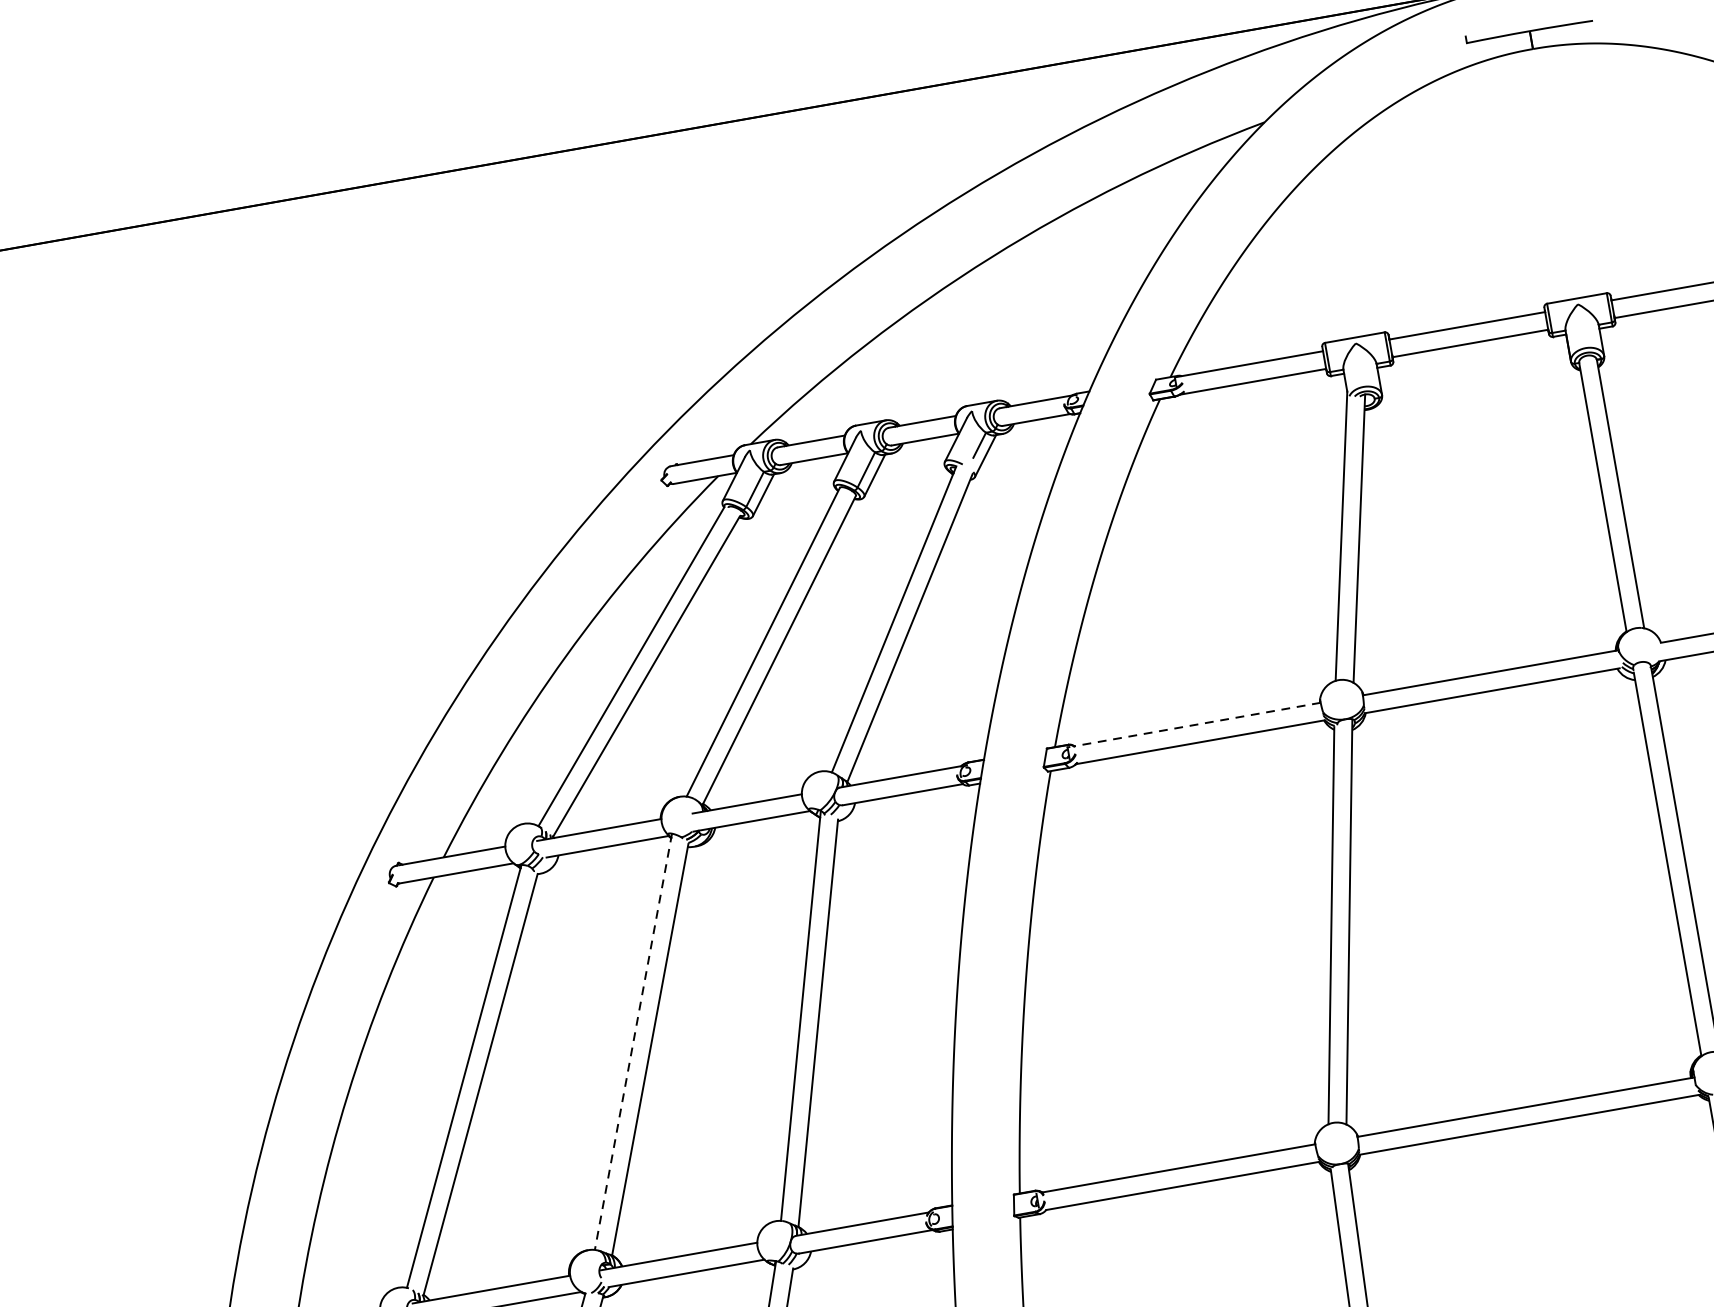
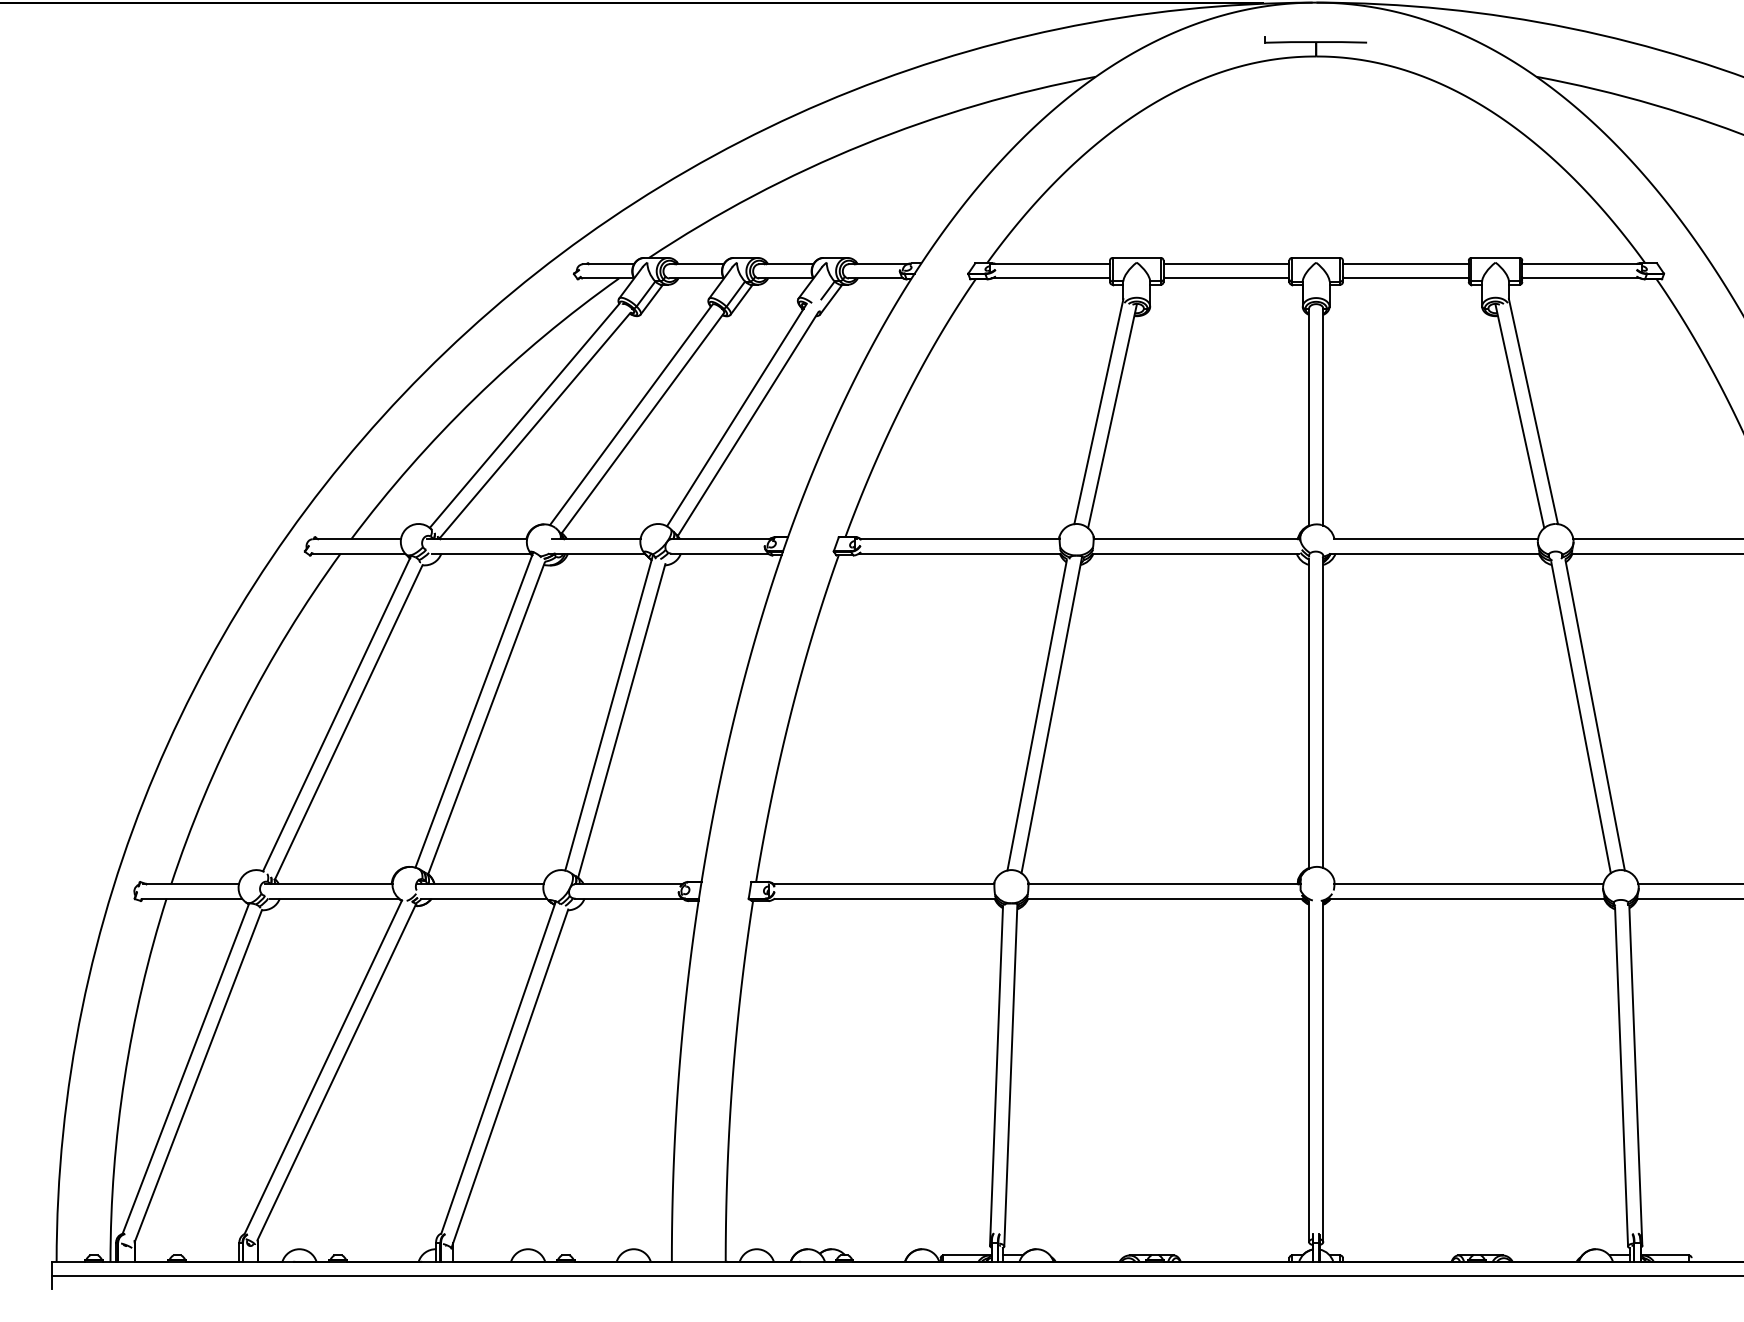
line: (1196, 724) -> (959, 539), dashed -> solid
line: (633, 1042) -> (474, 710), dashed -> solid

